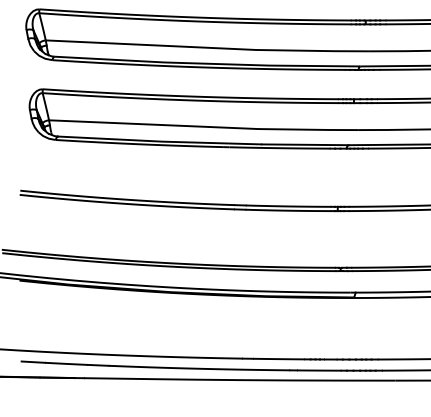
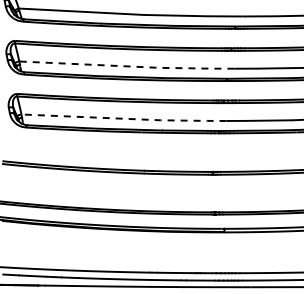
line: (208, 47) -> (127, 66), solid -> dashed
line: (204, 126) -> (124, 118), solid -> dashed

